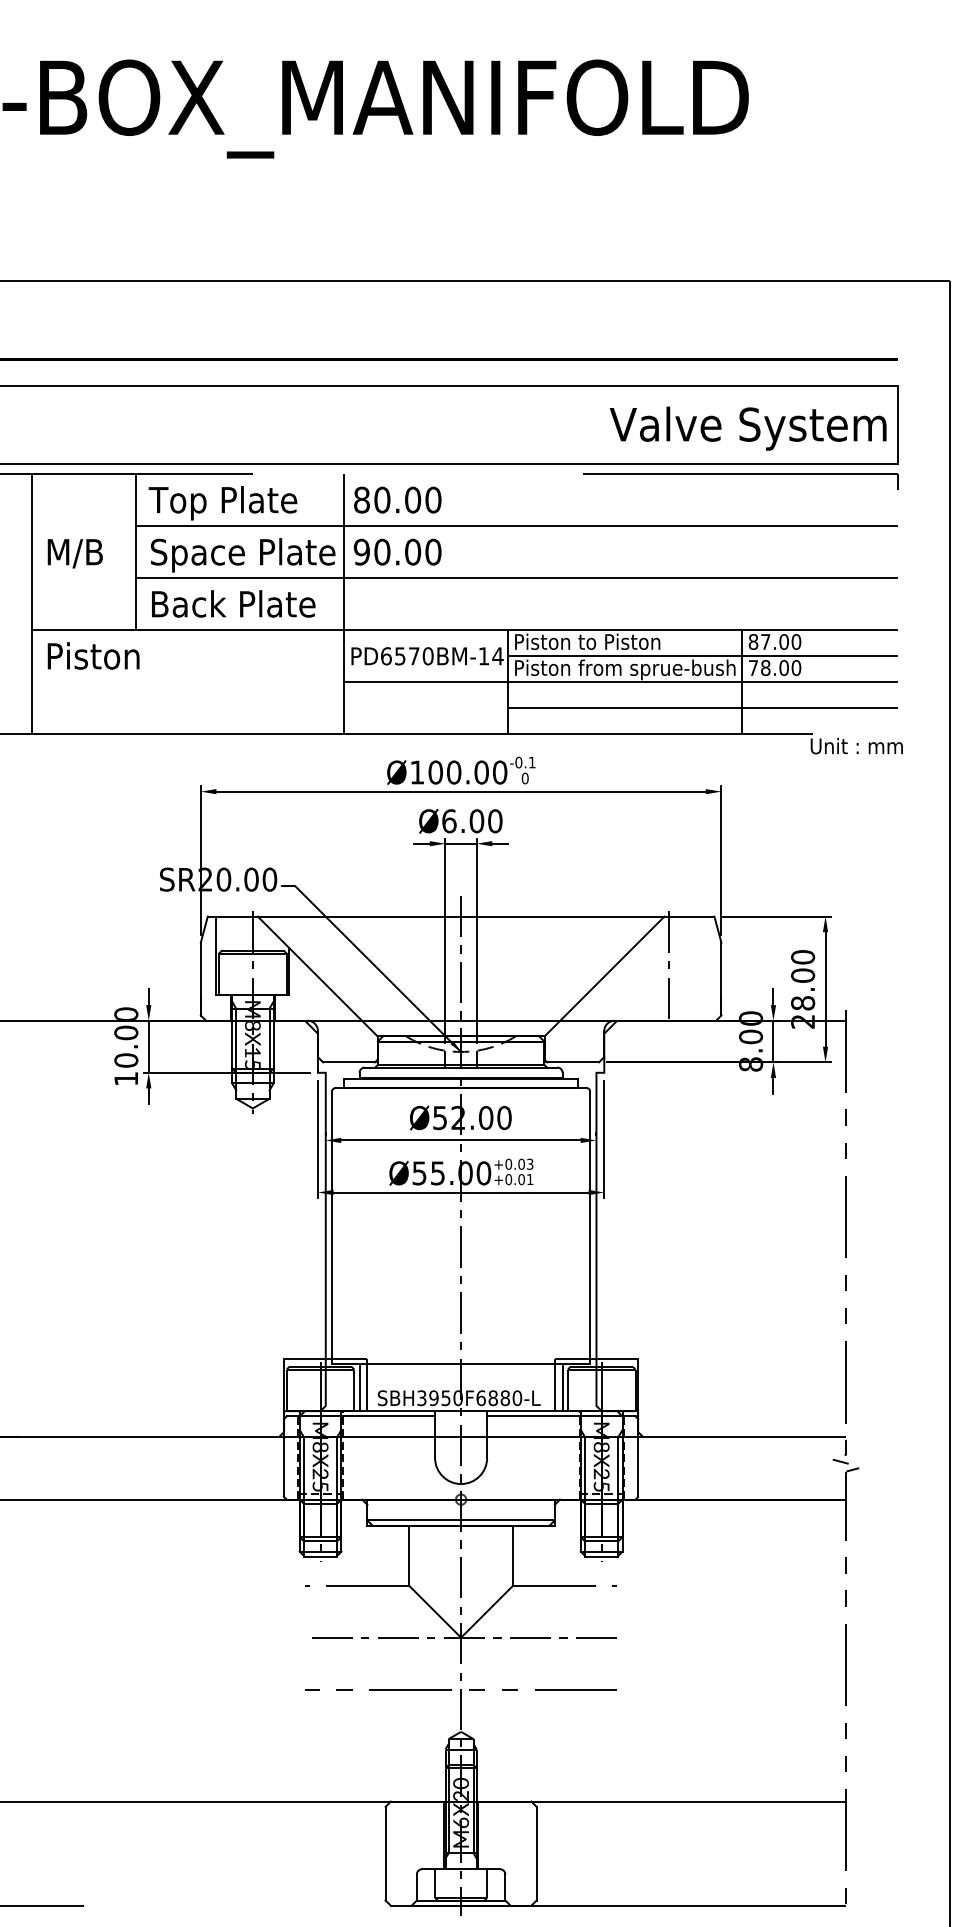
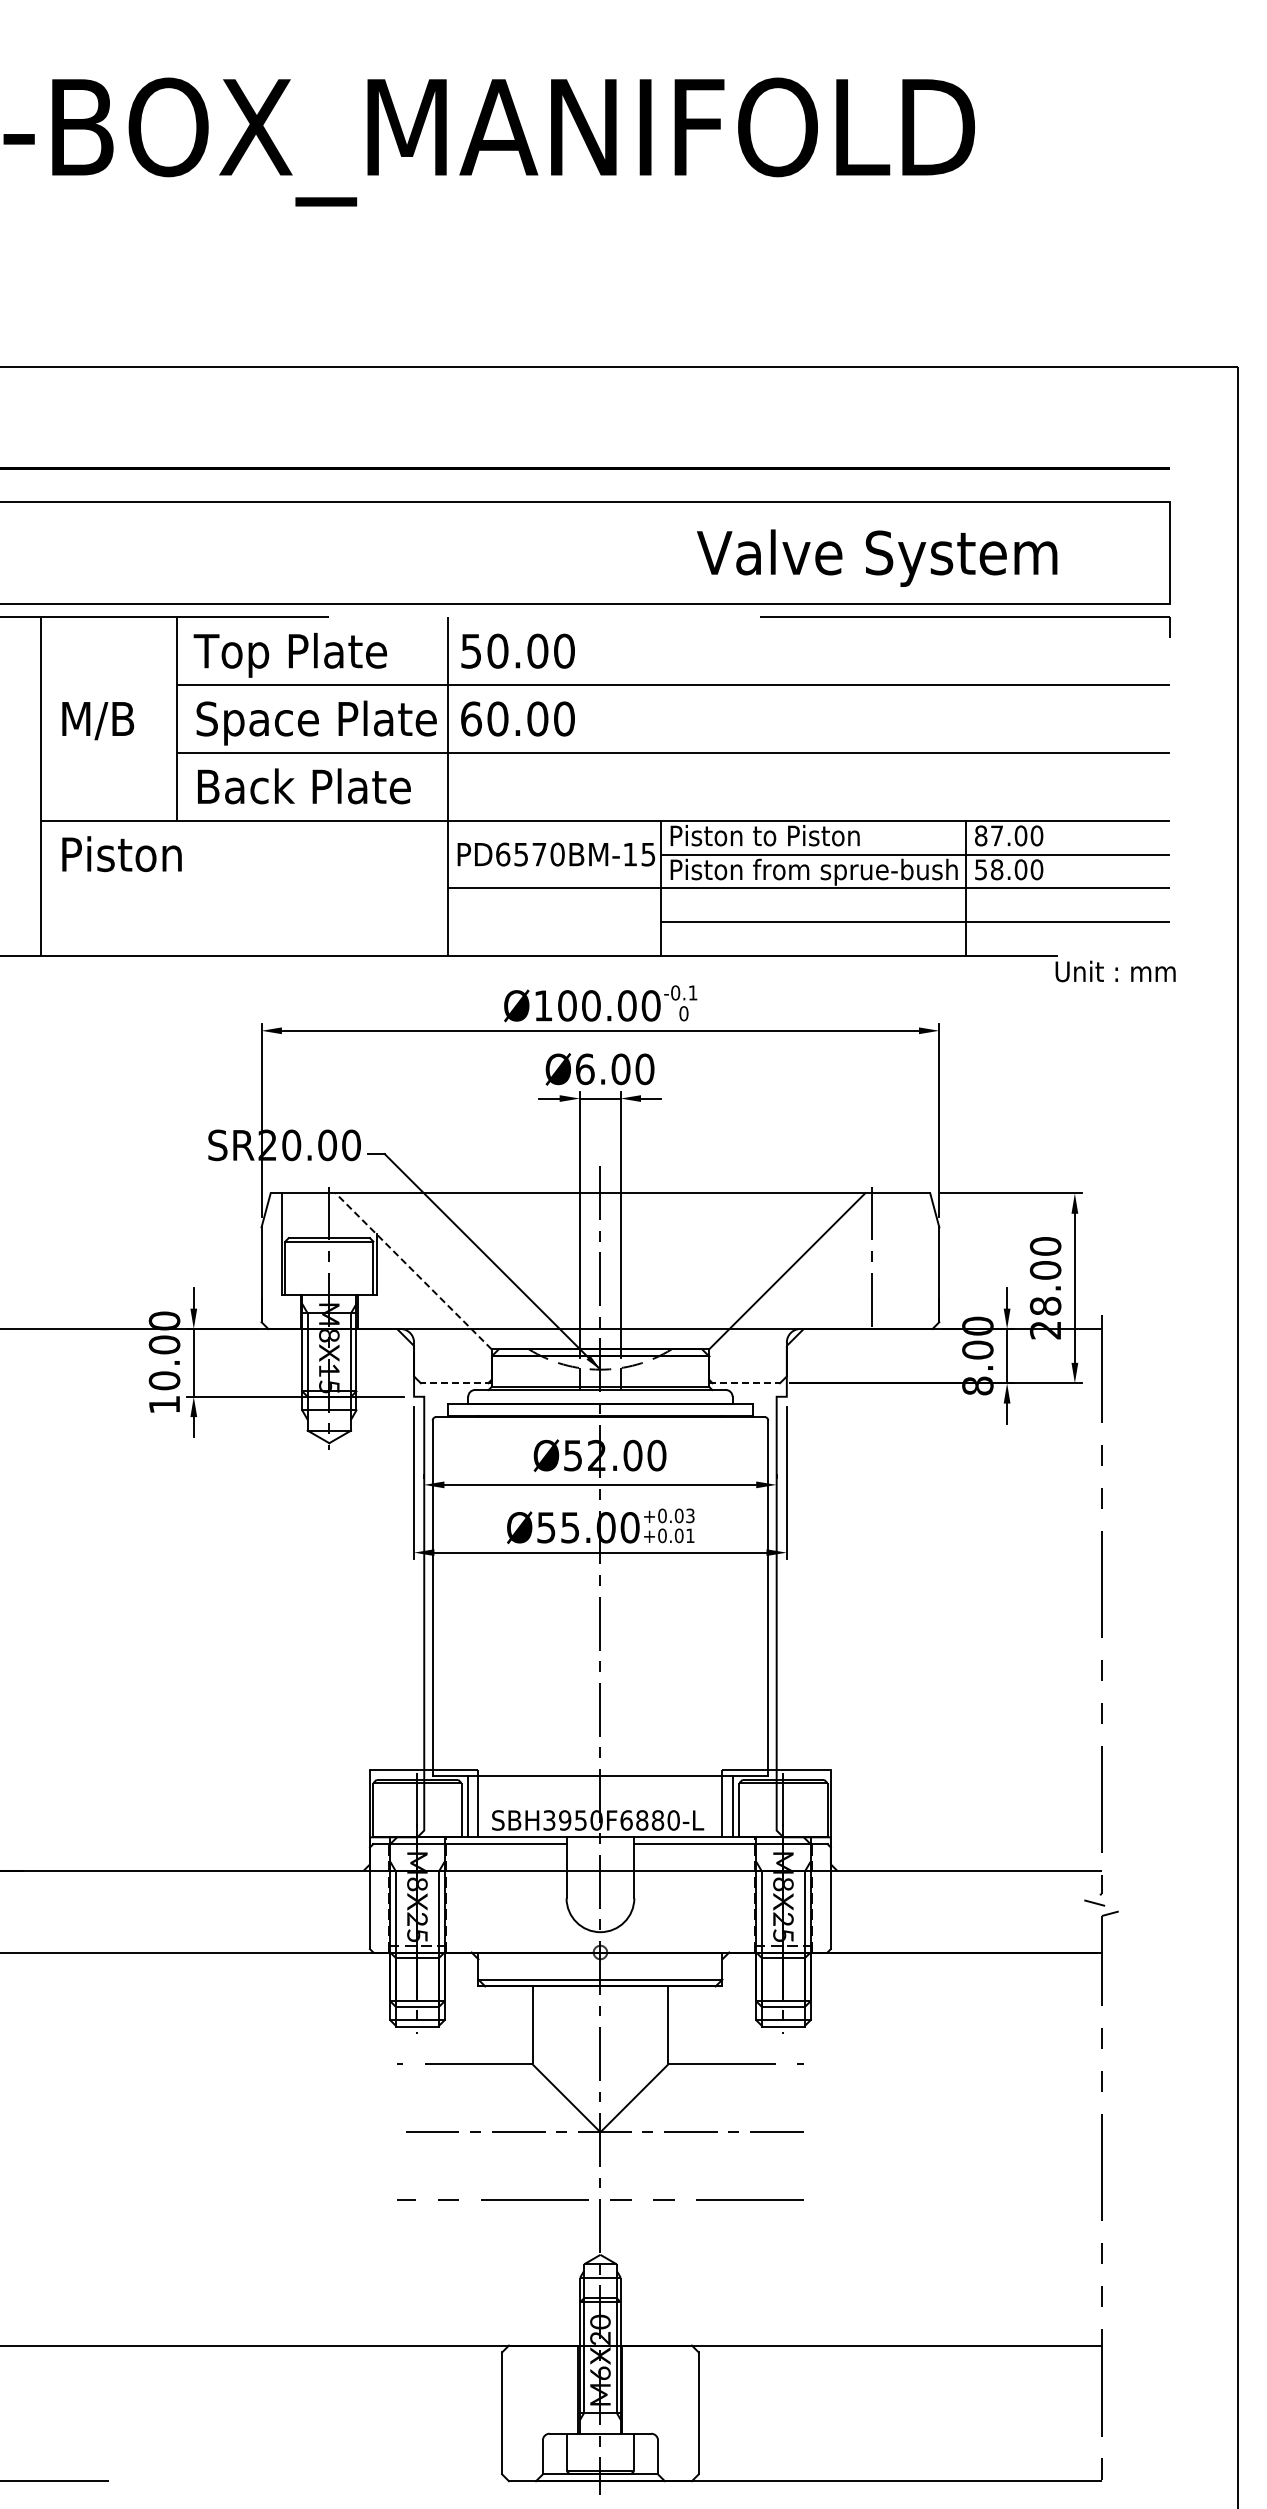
text: (748, 428) -> (877, 557), moved
text: (362, 499) -> (471, 650), 80.00 -> 50.00
text: (361, 551) -> (470, 718), 90.00 -> 60.00
text: (497, 656) -> (647, 854), PD6570BM-14 -> PD6570BM-15
text: (753, 667) -> (980, 869), 78.00 -> 58.00
line: (317, 976) -> (413, 1271), solid -> dashed
line: (350, 1062) -> (456, 1383), solid -> dashed
line: (571, 1062) -> (744, 1383), solid -> dashed

